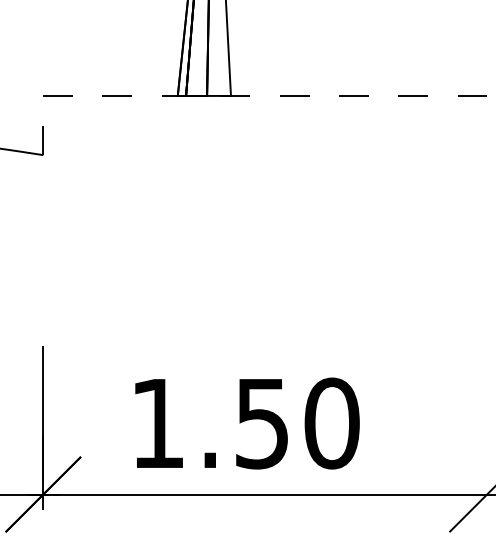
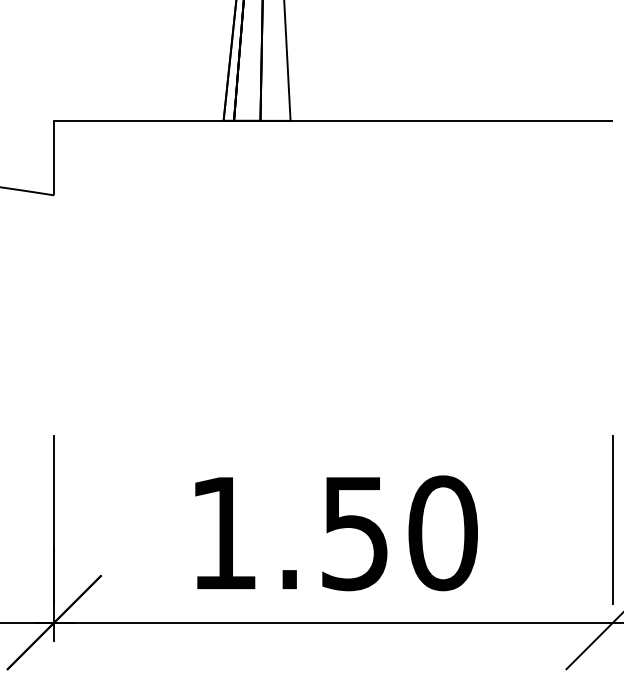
line: (235, 95) -> (296, 120), dashed -> solid
line: (487, 412) -> (613, 519), added
text: (247, 423) -> (336, 533), moved

